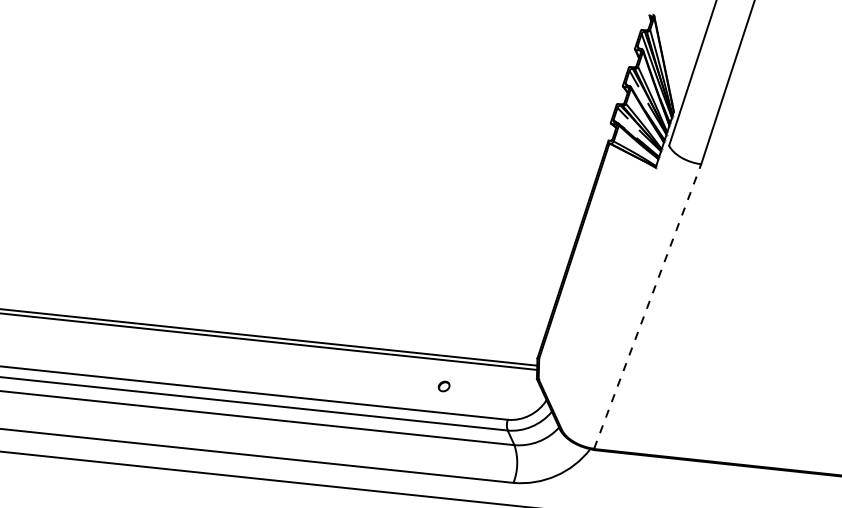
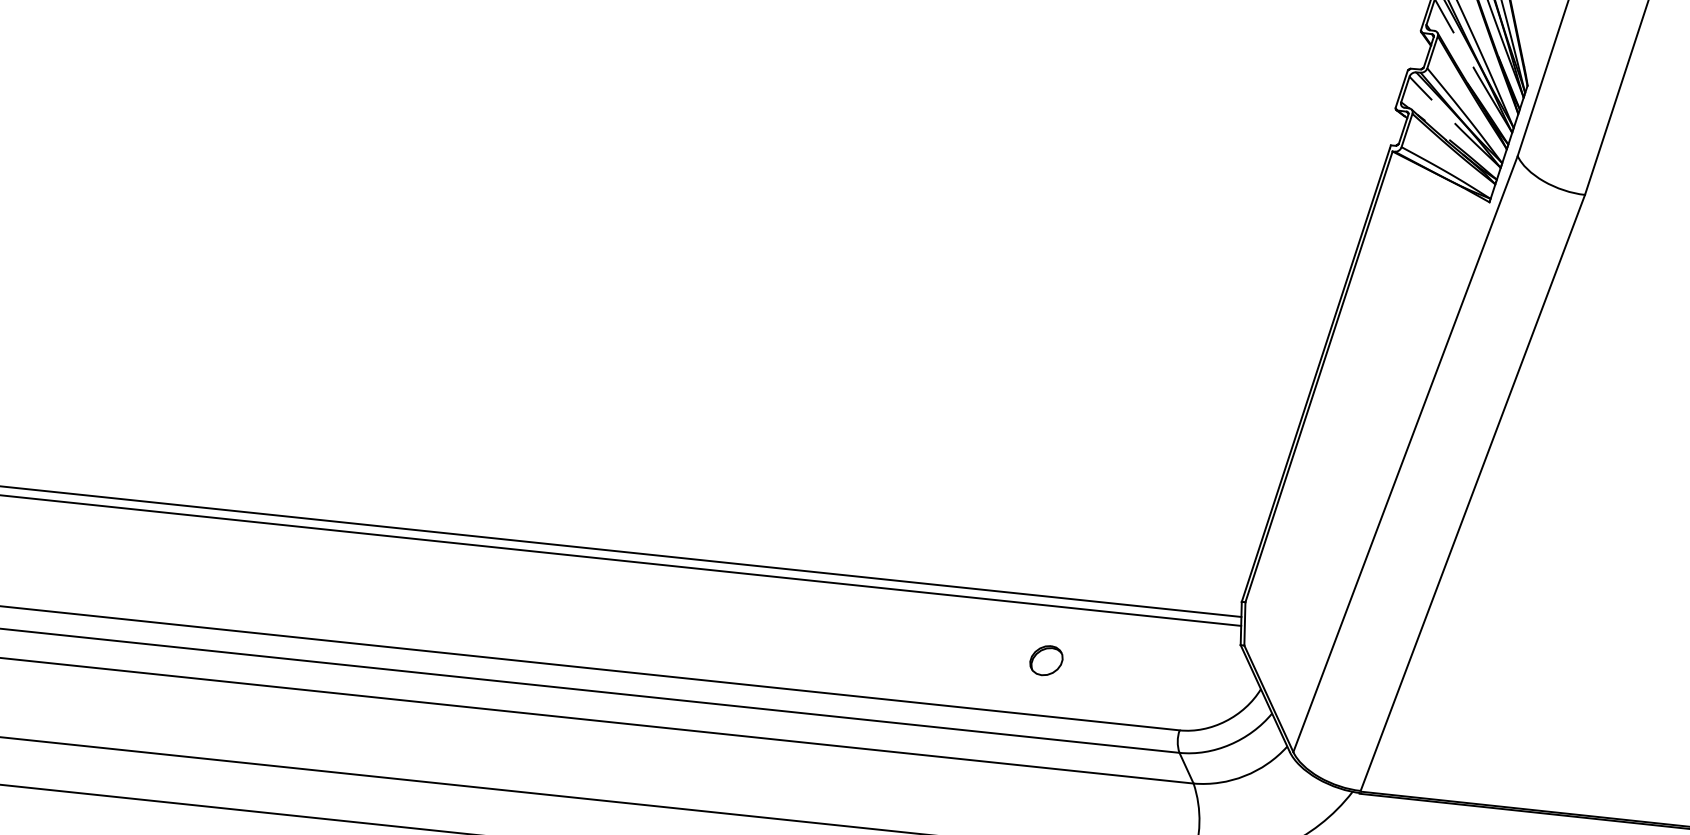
line: (615, 287) -> (1405, 453), added
line: (647, 306) -> (1472, 492), dashed -> solid
part: (443, 386) -> (1044, 660), size x1.43

